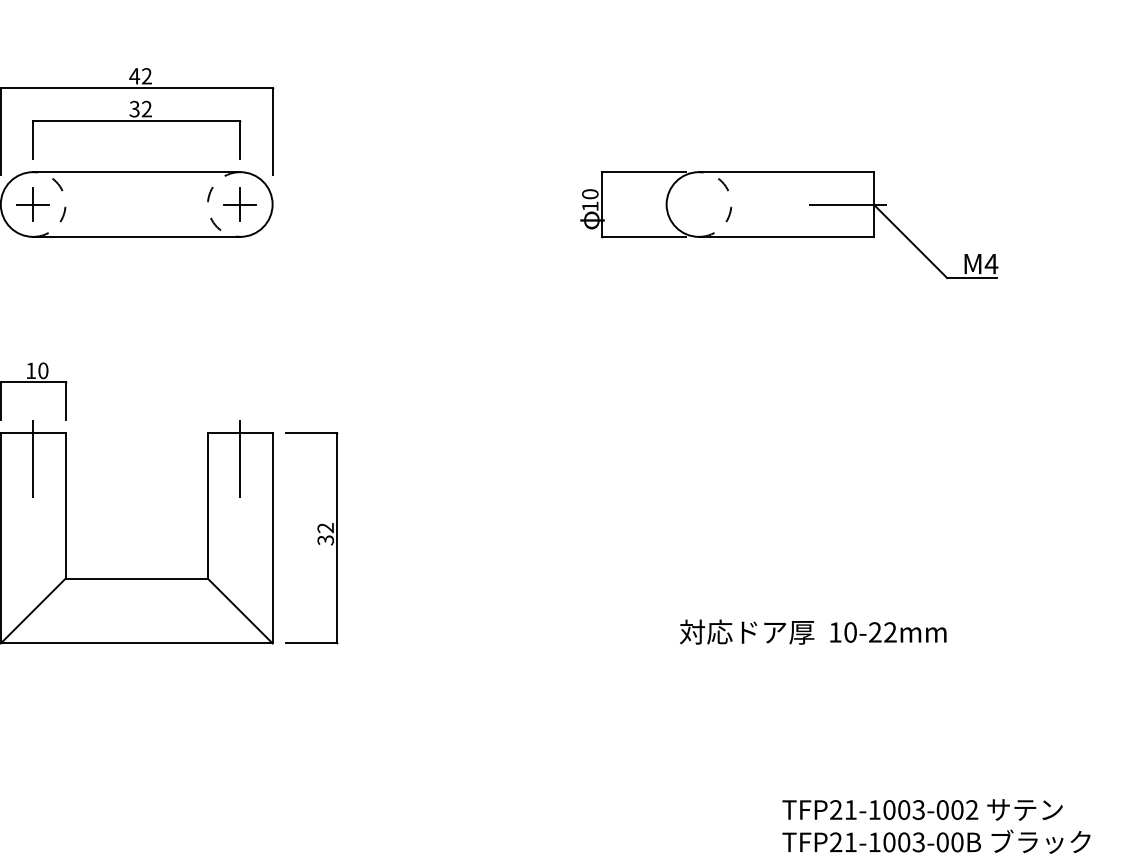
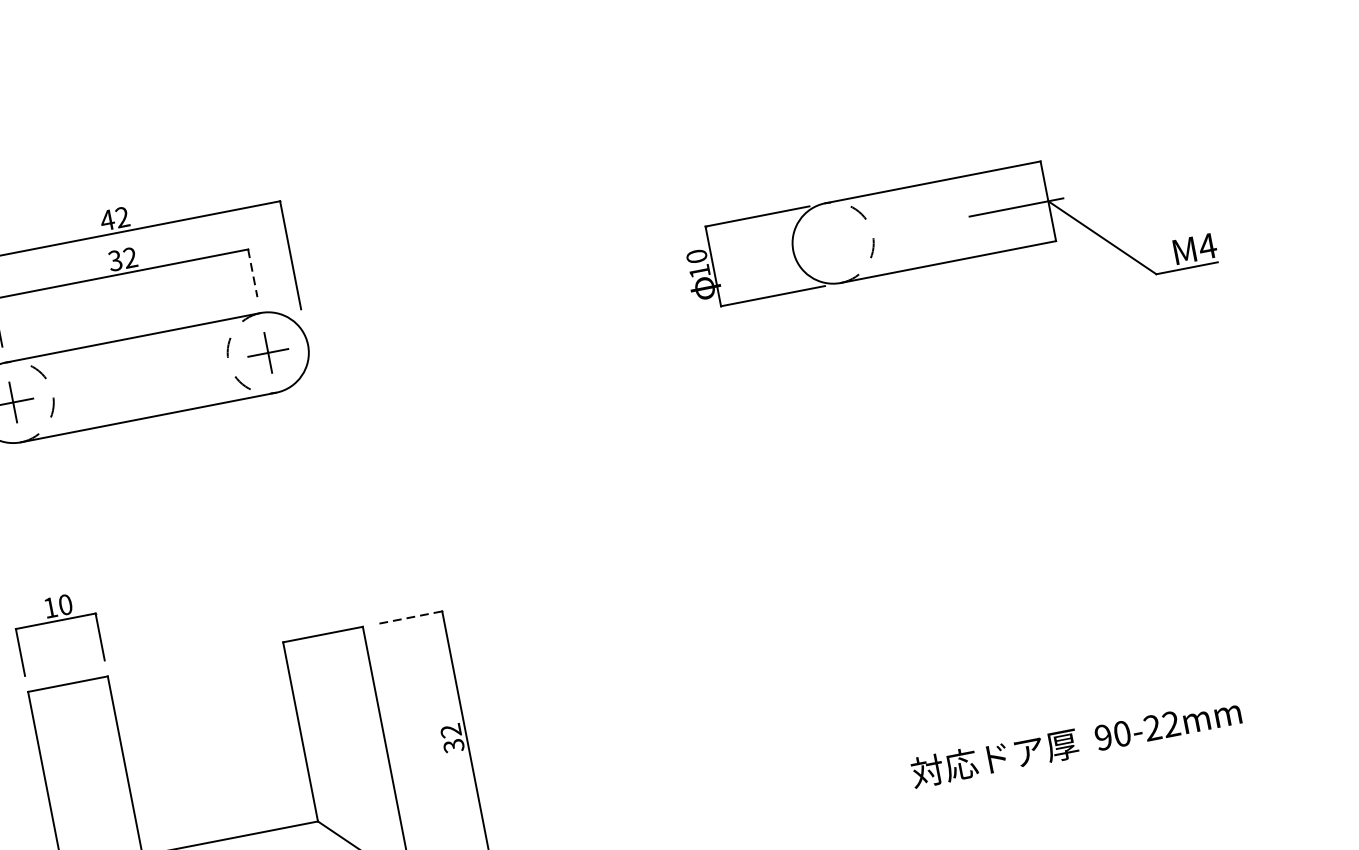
line: (240, 140) -> (253, 274), solid -> dashed
line: (311, 433) -> (410, 617), solid -> dashed
line: (33, 458) -> (74, 715), removed
line: (240, 458) -> (329, 665), removed
text: (835, 632) -> (1103, 737), 10-22mm -> 90-22mm

